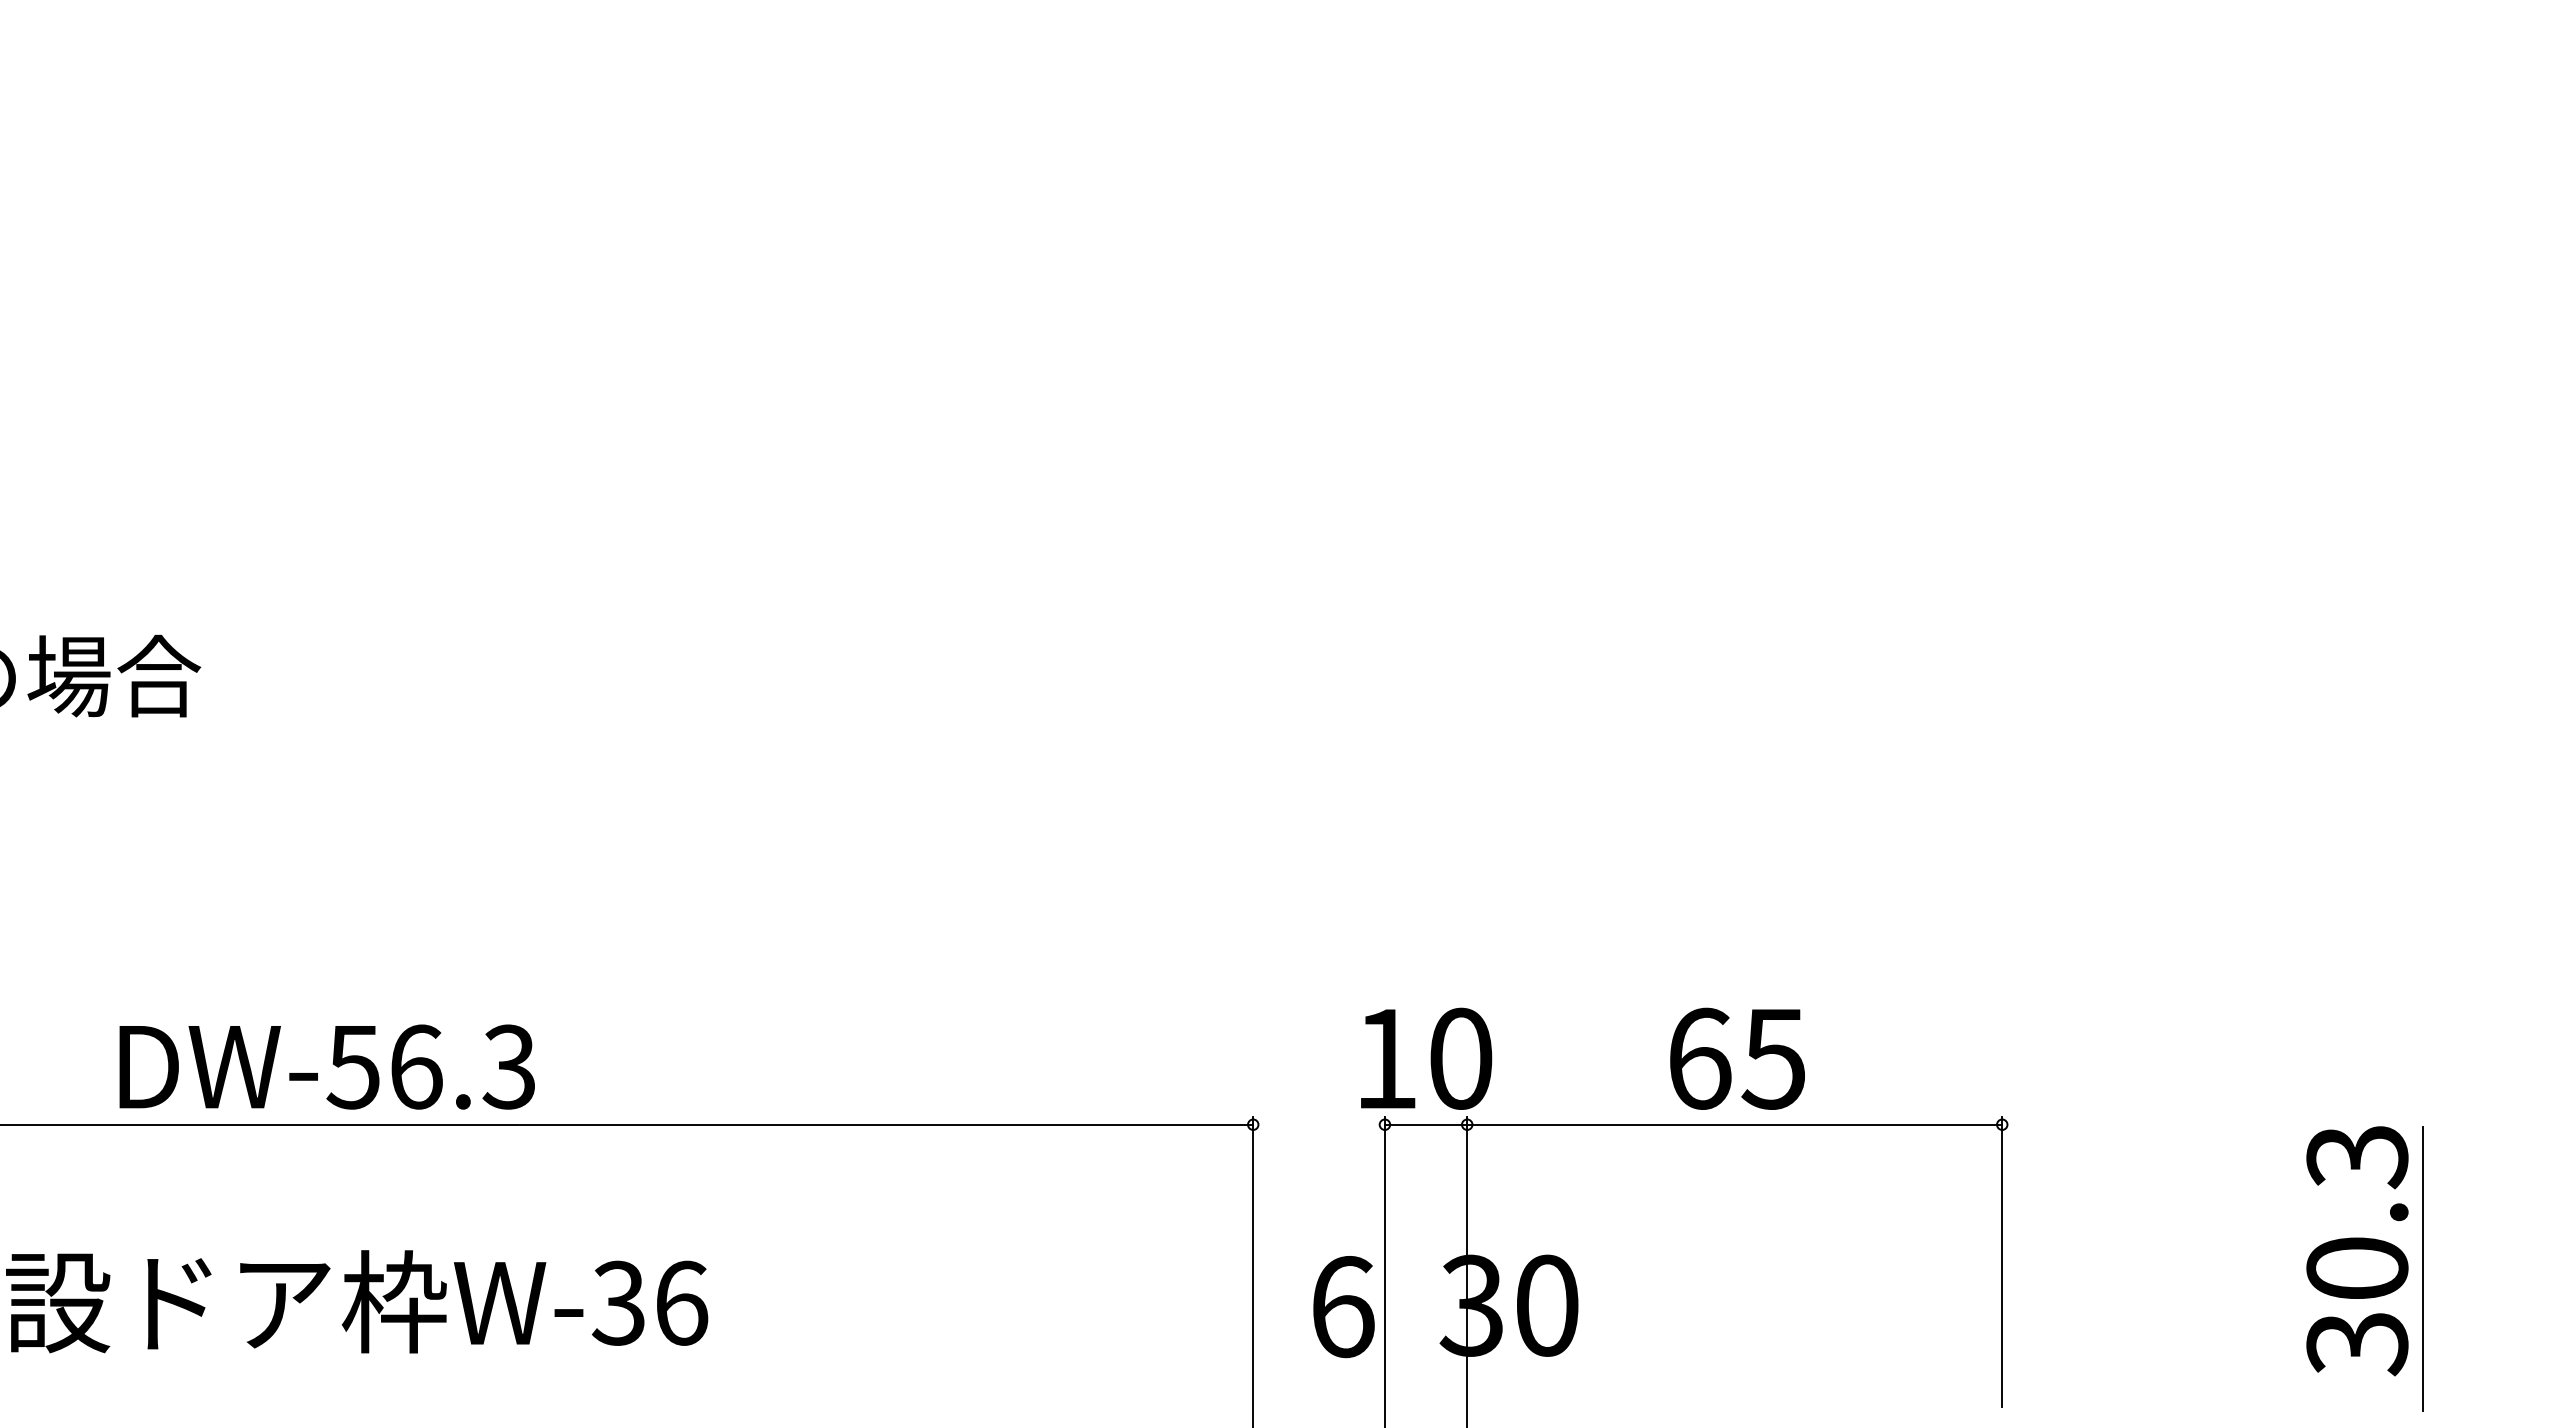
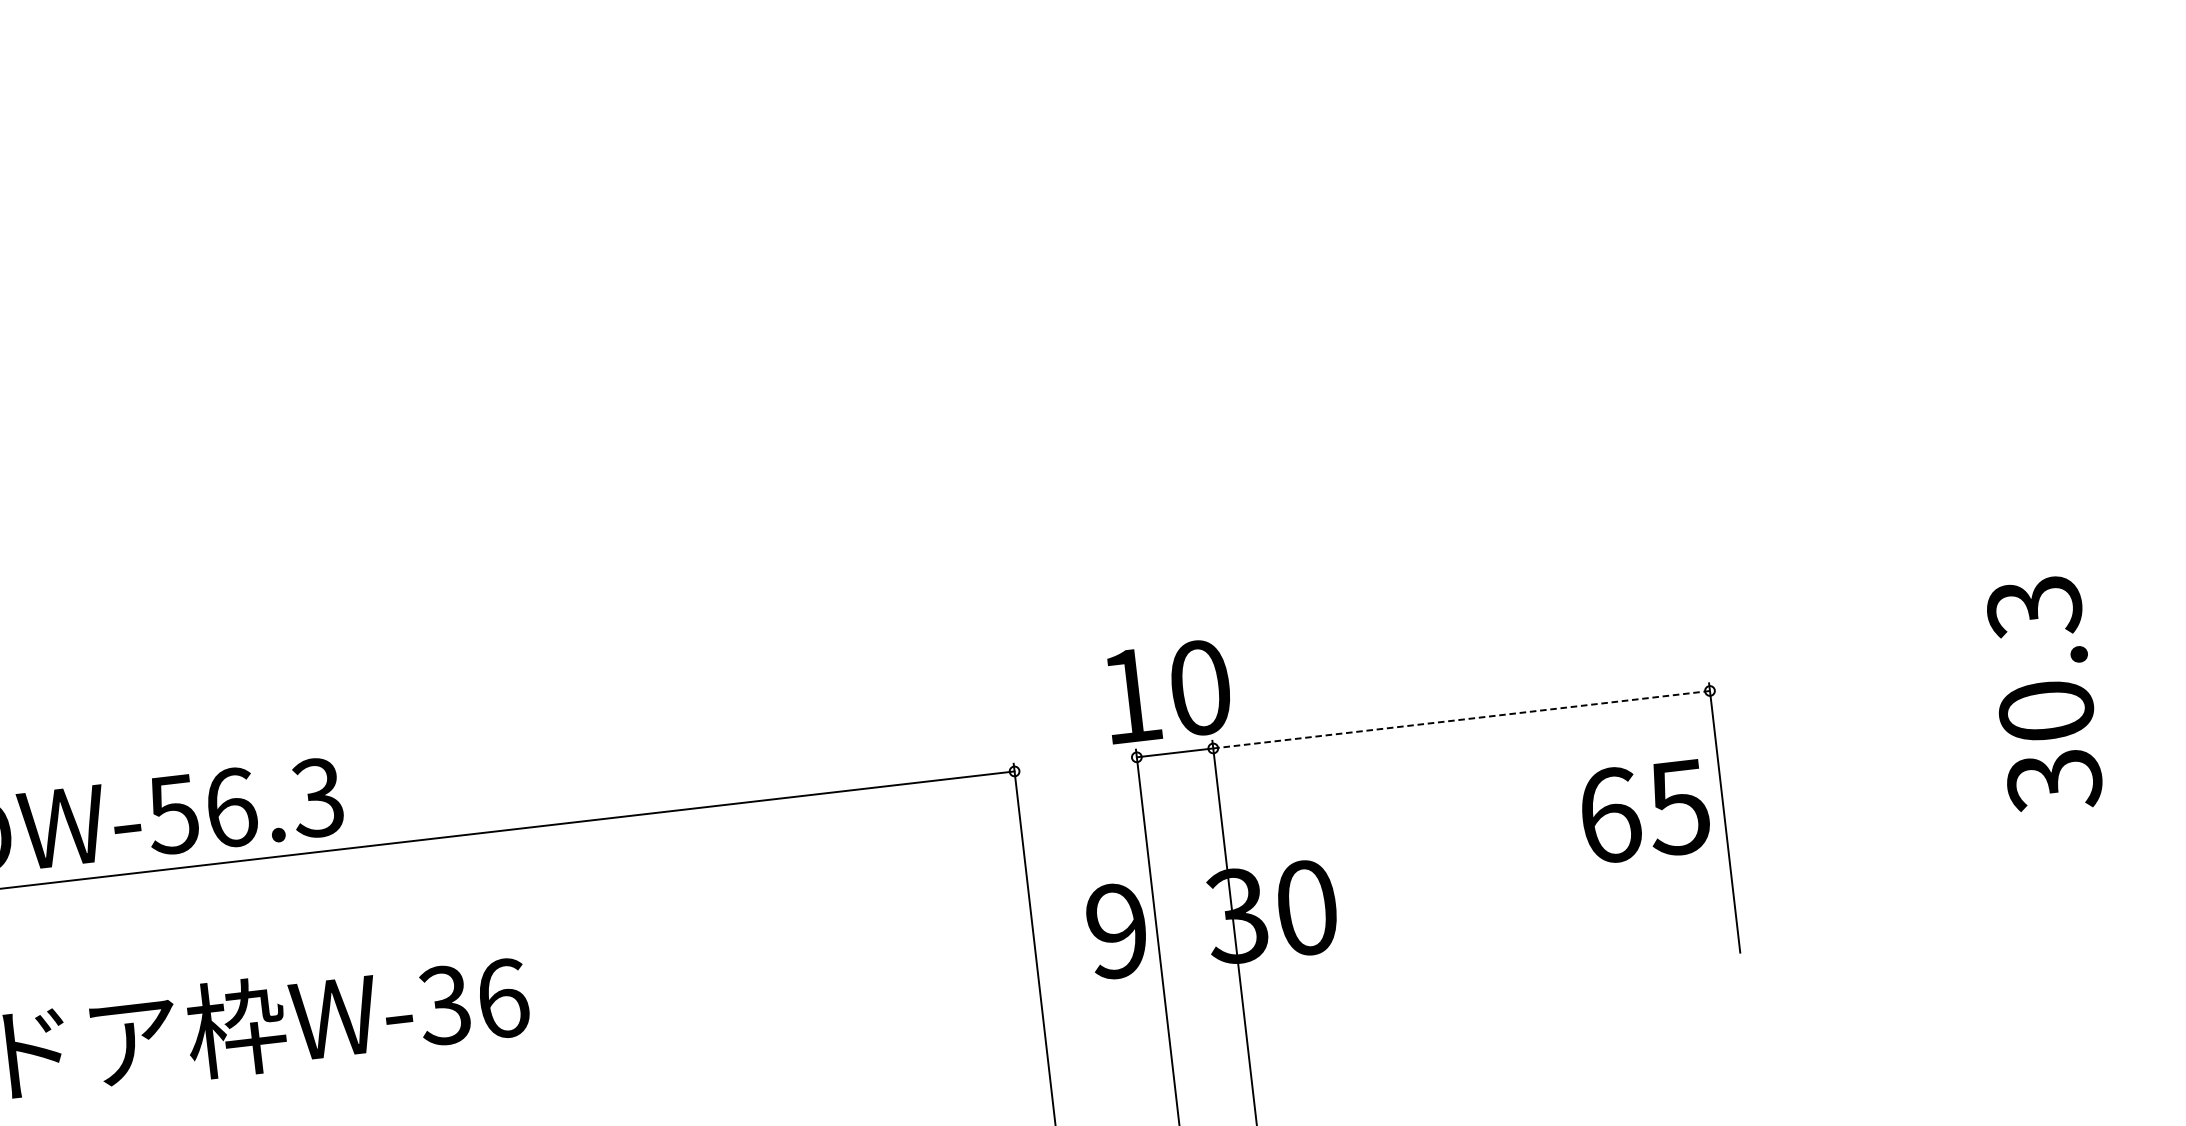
text: (1737, 1058) -> (1645, 811), moved
line: (1734, 1124) -> (1461, 719), solid -> dashed
text: (2357, 1251) -> (2044, 695), moved
line: (2423, 1268) -> (2116, 779), removed
text: (1342, 1307) -> (1117, 931), 6 -> 9

